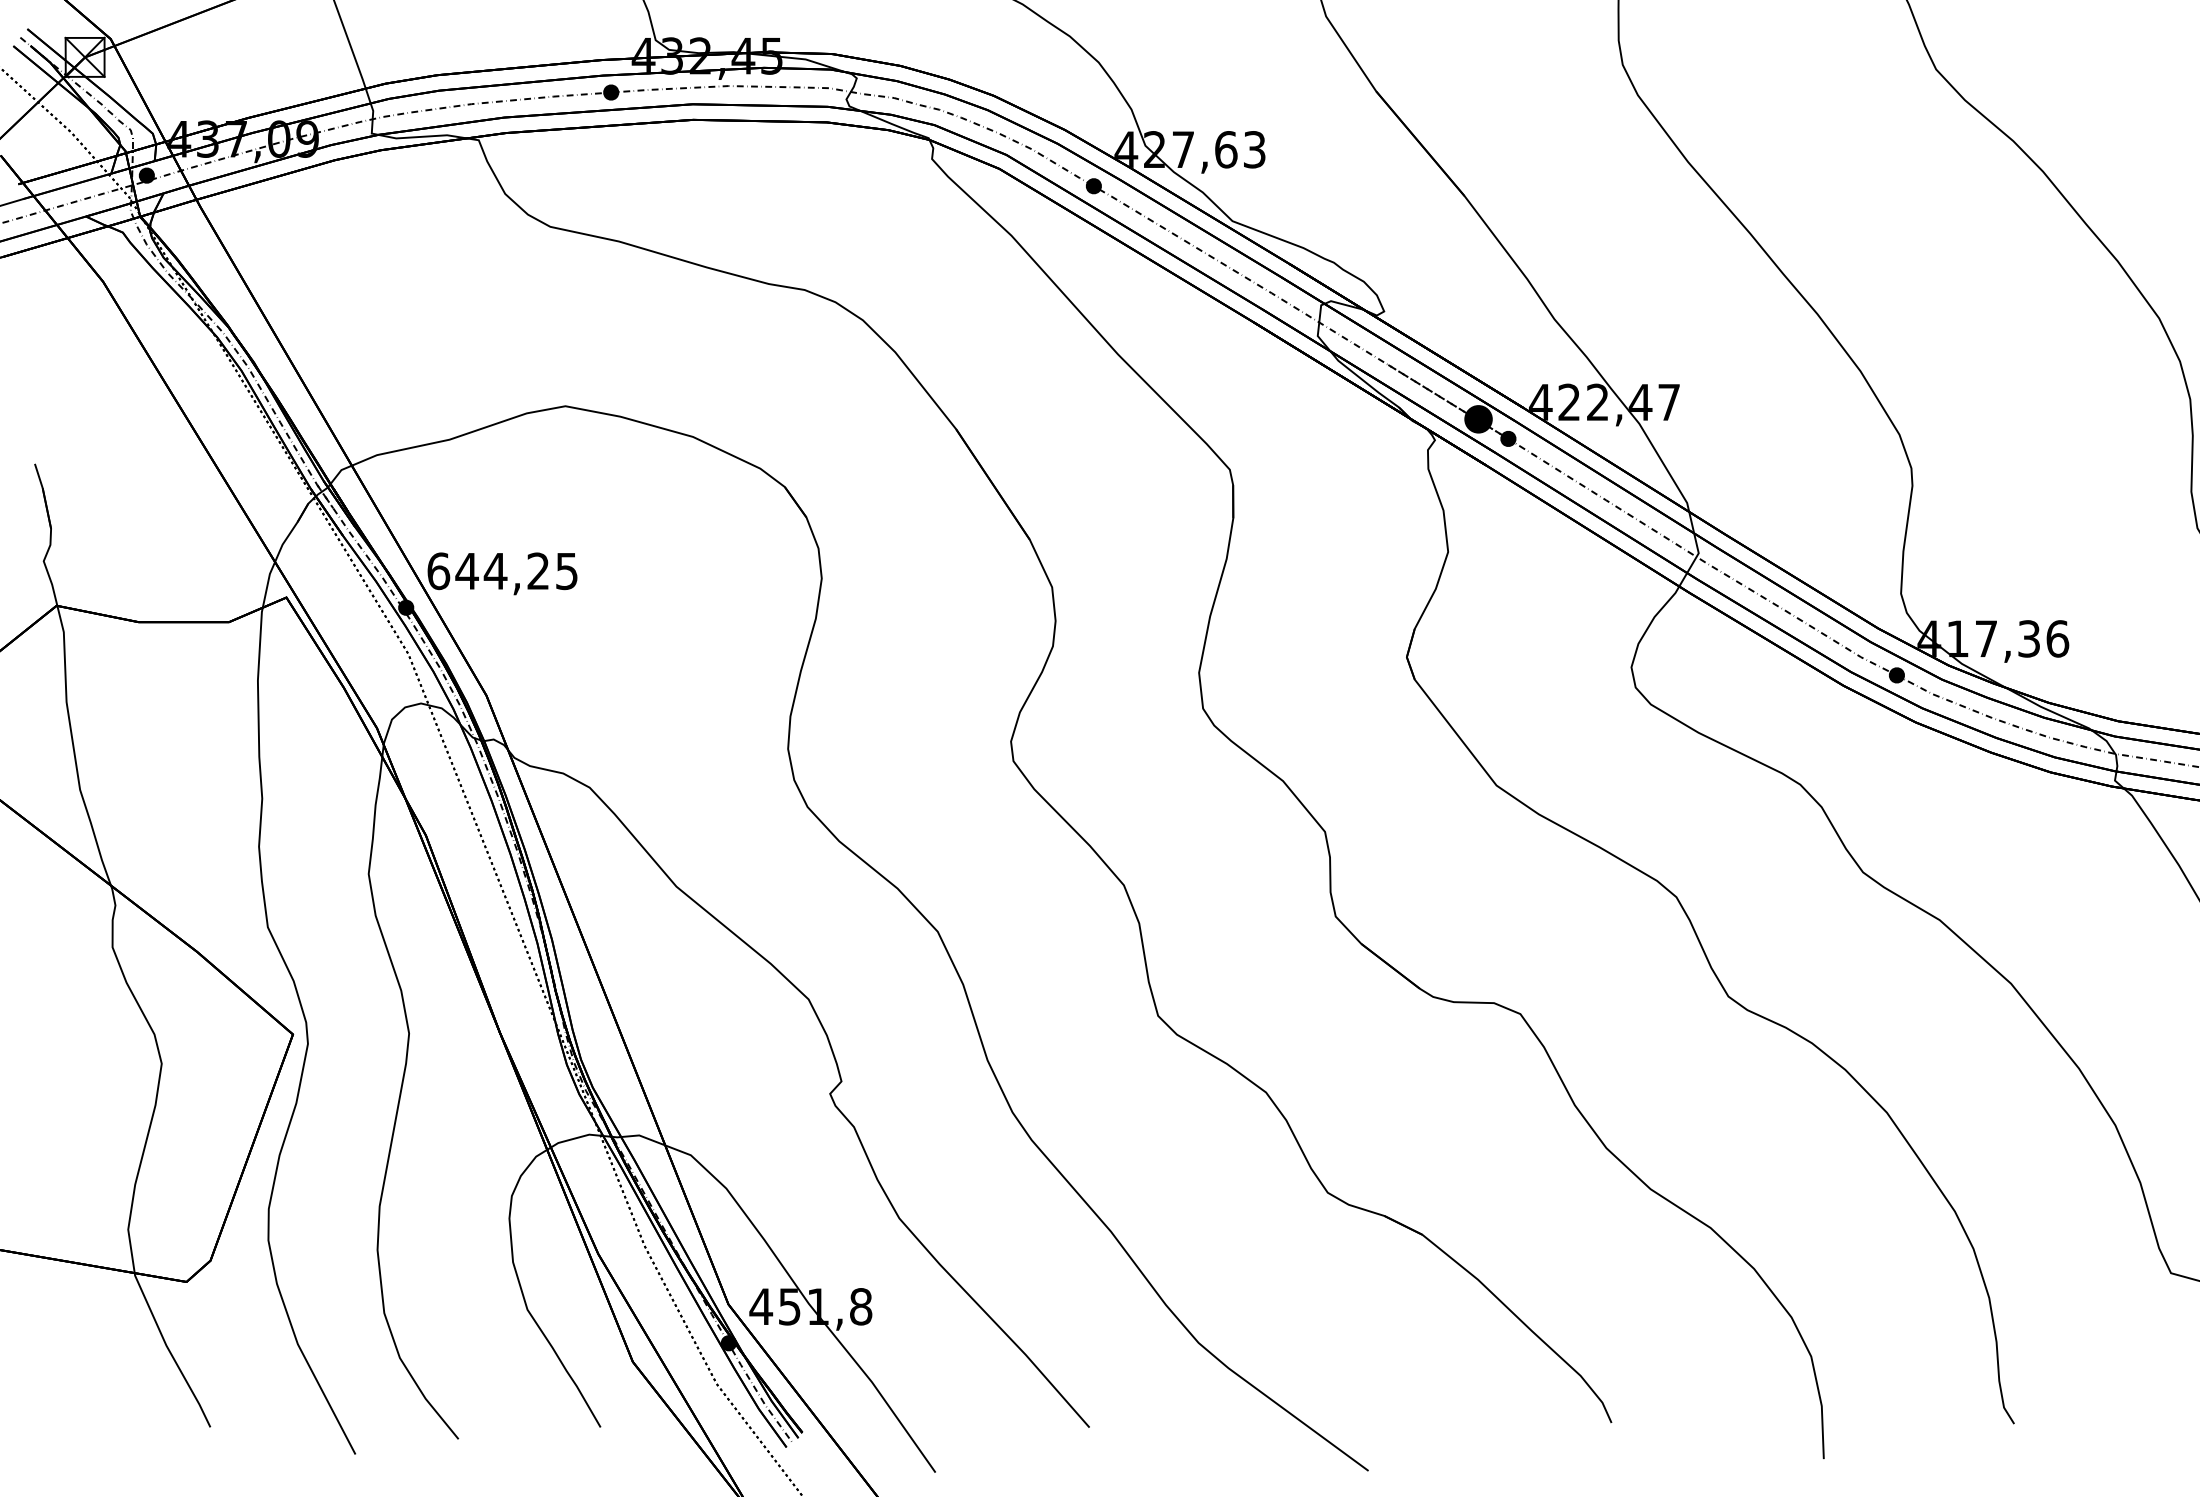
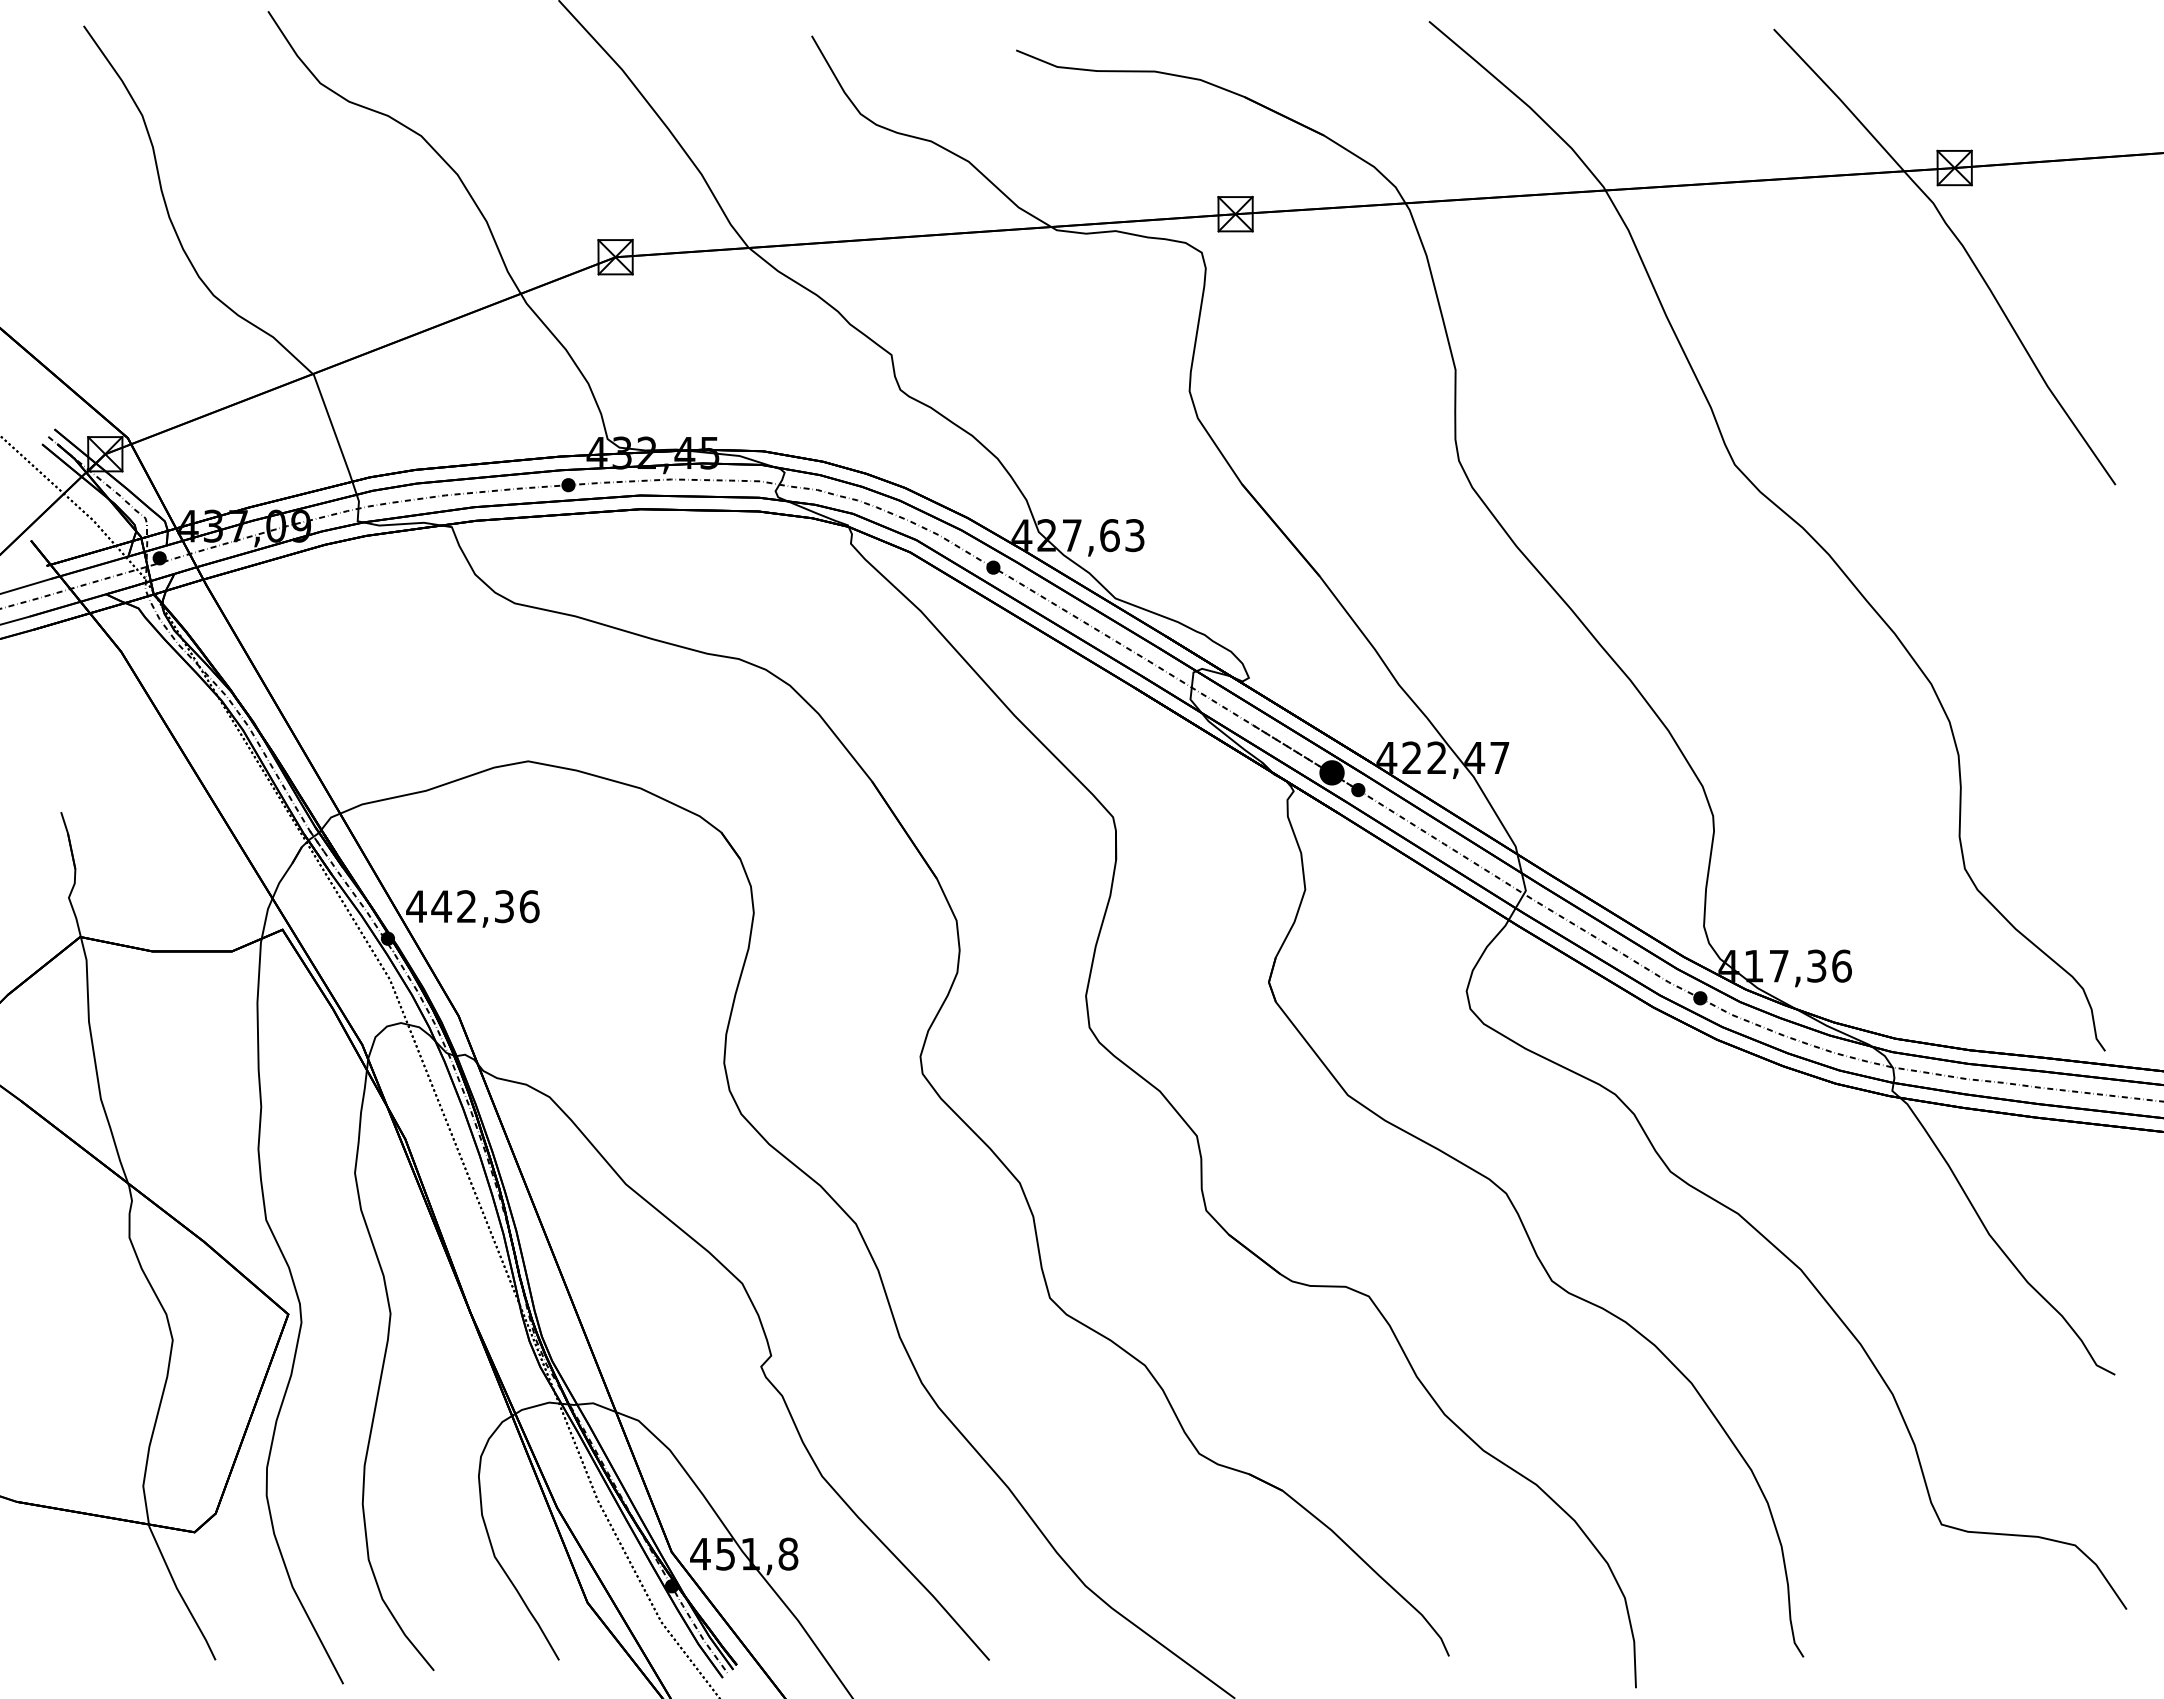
text: (502, 571) -> (472, 906), 644,25 -> 442,36

